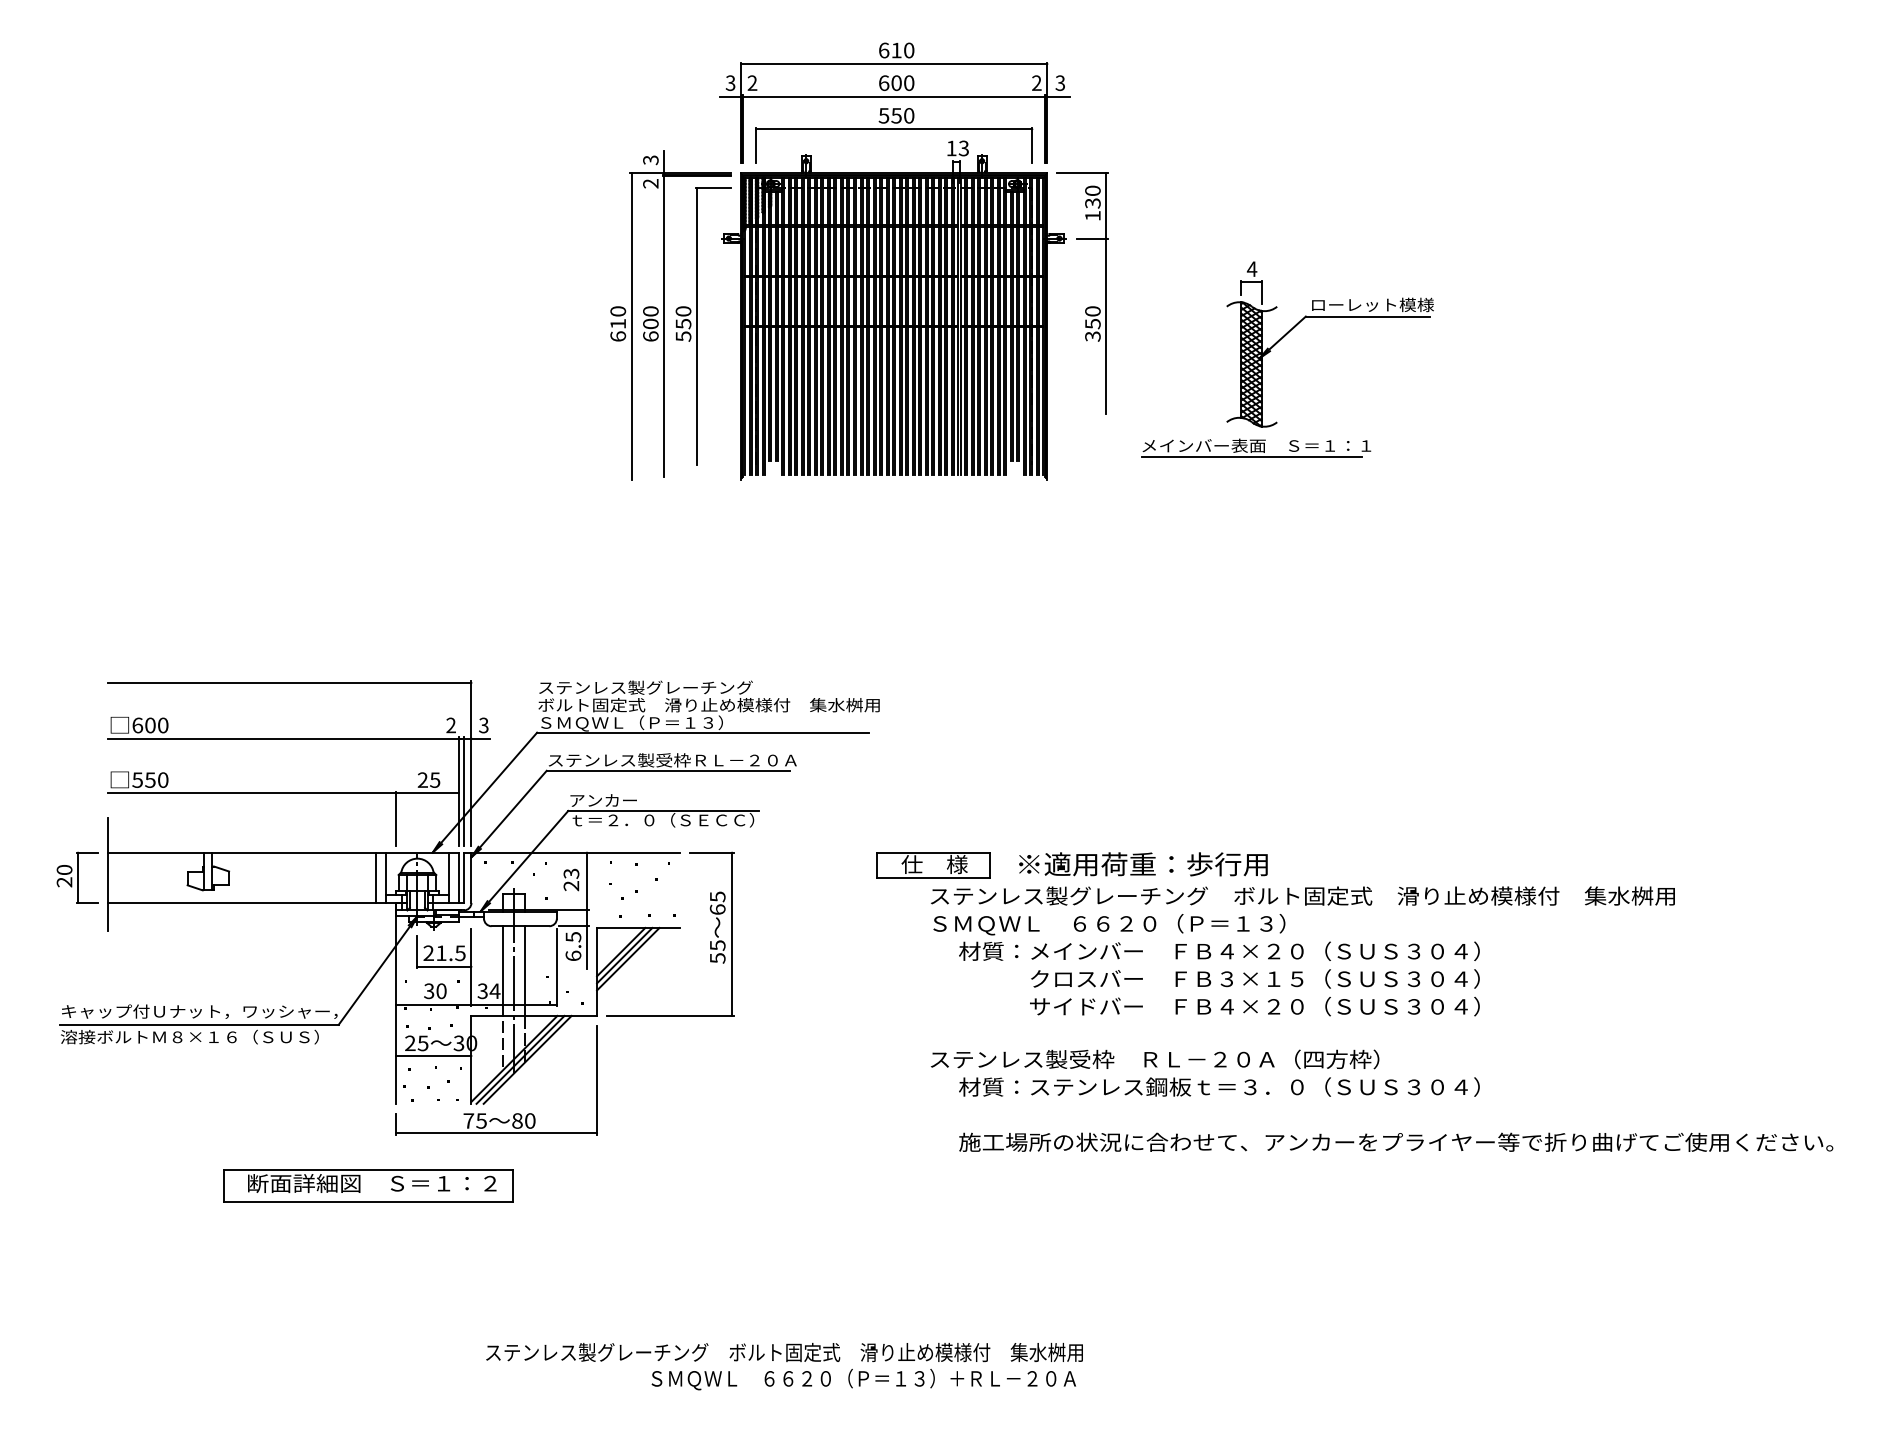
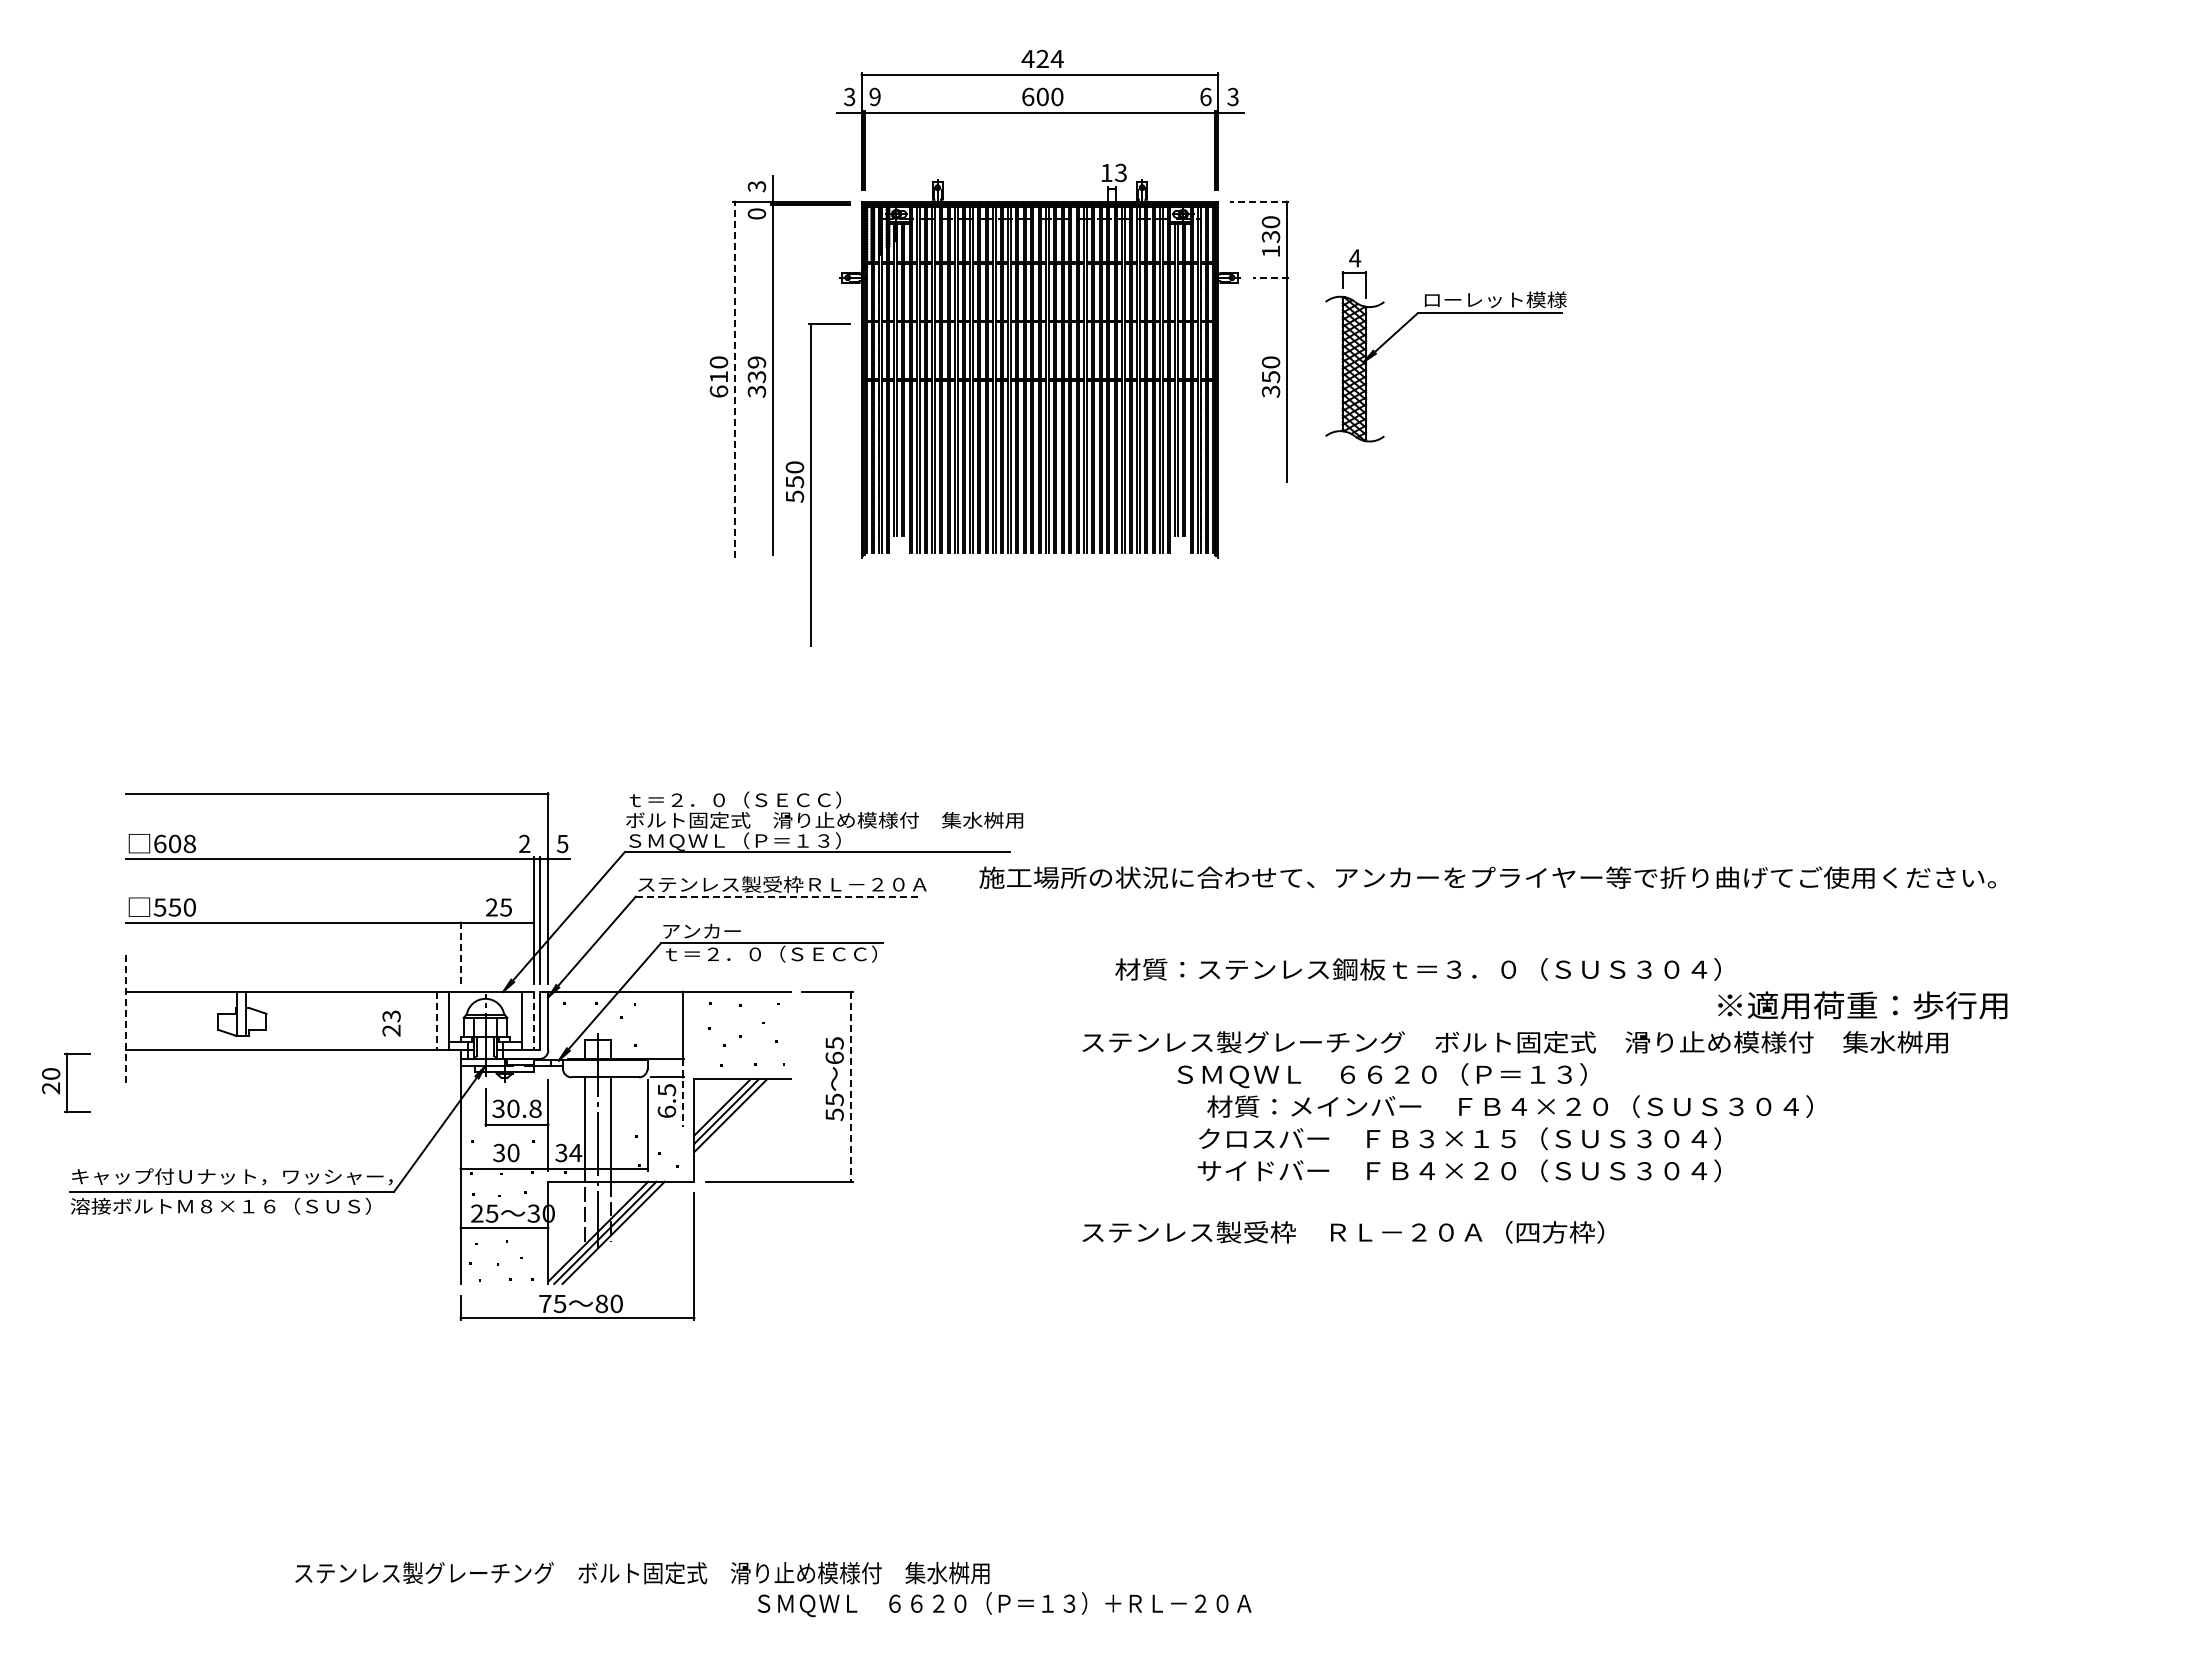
text: (896, 50) -> (1042, 58), 610 -> 424
text: (1036, 82) -> (1205, 96), 2 -> 6
text: (751, 83) -> (874, 97), 2 -> 9
part: (893, 135) -> (1039, 157), removed
line: (1082, 173) -> (1258, 201), solid -> dashed
text: (650, 183) -> (756, 213), 2 -> 0
line: (1092, 238) -> (1270, 277), solid -> dashed
part: (1329, 316) -> (1445, 313), moved
text: (650, 323) -> (756, 376), 600 -> 339
line: (631, 326) -> (734, 379), solid -> dashed
part: (702, 326) -> (817, 484), moved
part: (1255, 448) -> (1460, 521), removed
text: (646, 687) -> (751, 799), ステンレス製グレーチング -> ｔ＝２．０（ＳＥＣＣ）
text: (162, 725) -> (189, 843), 600 -> 608
text: (483, 725) -> (562, 843), 3 -> 5
line: (668, 770) -> (777, 896), solid -> dashed
line: (395, 818) -> (460, 952), solid -> dashed
text: (1143, 864) -> (1862, 1005), moved
part: (933, 865) -> (1085, 1006), removed
line: (108, 873) -> (126, 1016), solid -> dashed
part: (77, 877) -> (66, 1082), moved
line: (376, 878) -> (437, 1021), solid -> dashed
line: (458, 878) -> (533, 1021), solid -> dashed
text: (571, 879) -> (391, 1023), moved
line: (732, 934) -> (851, 1086), solid -> dashed
text: (1205, 937) -> (1494, 1090), moved
line: (586, 940) -> (682, 1093), solid -> dashed
text: (444, 952) -> (516, 1108), 21.5 -> 30.8
text: (1218, 1087) -> (1417, 969), moved
text: (1396, 1142) -> (1487, 877), moved
part: (368, 1185) -> (428, 1378), removed
text: (784, 1352) -> (642, 1573), moved

